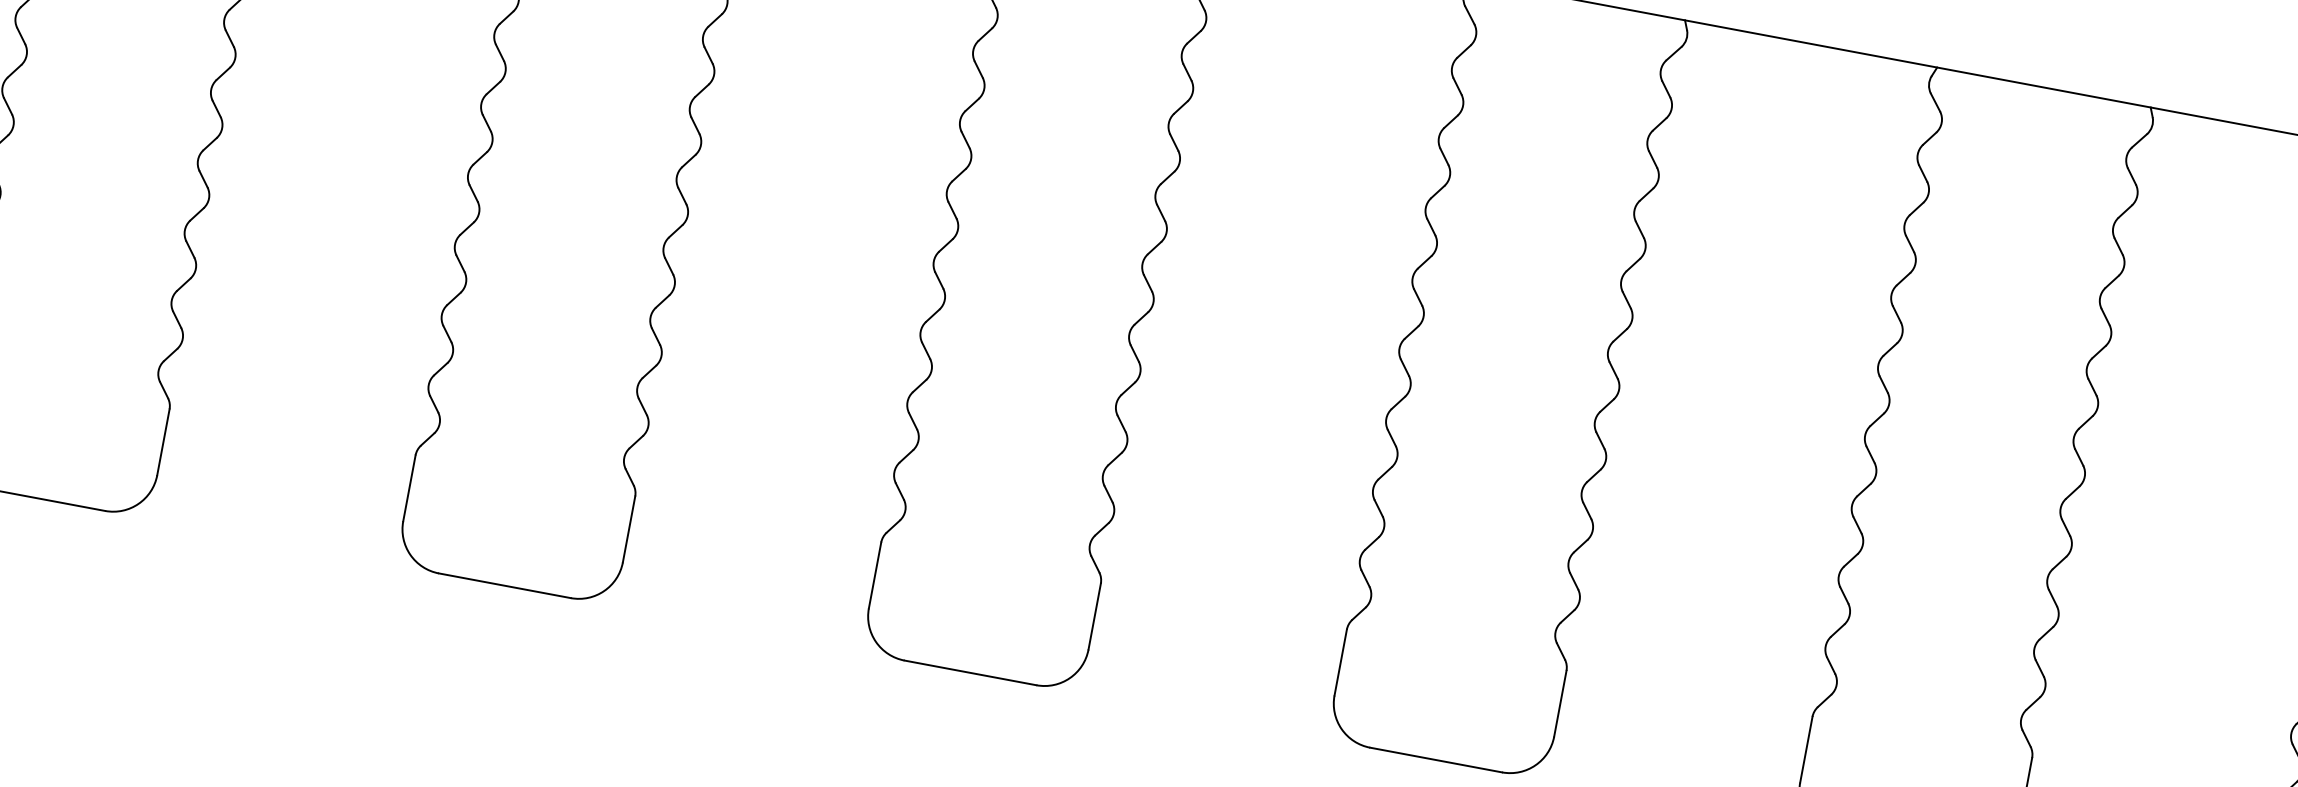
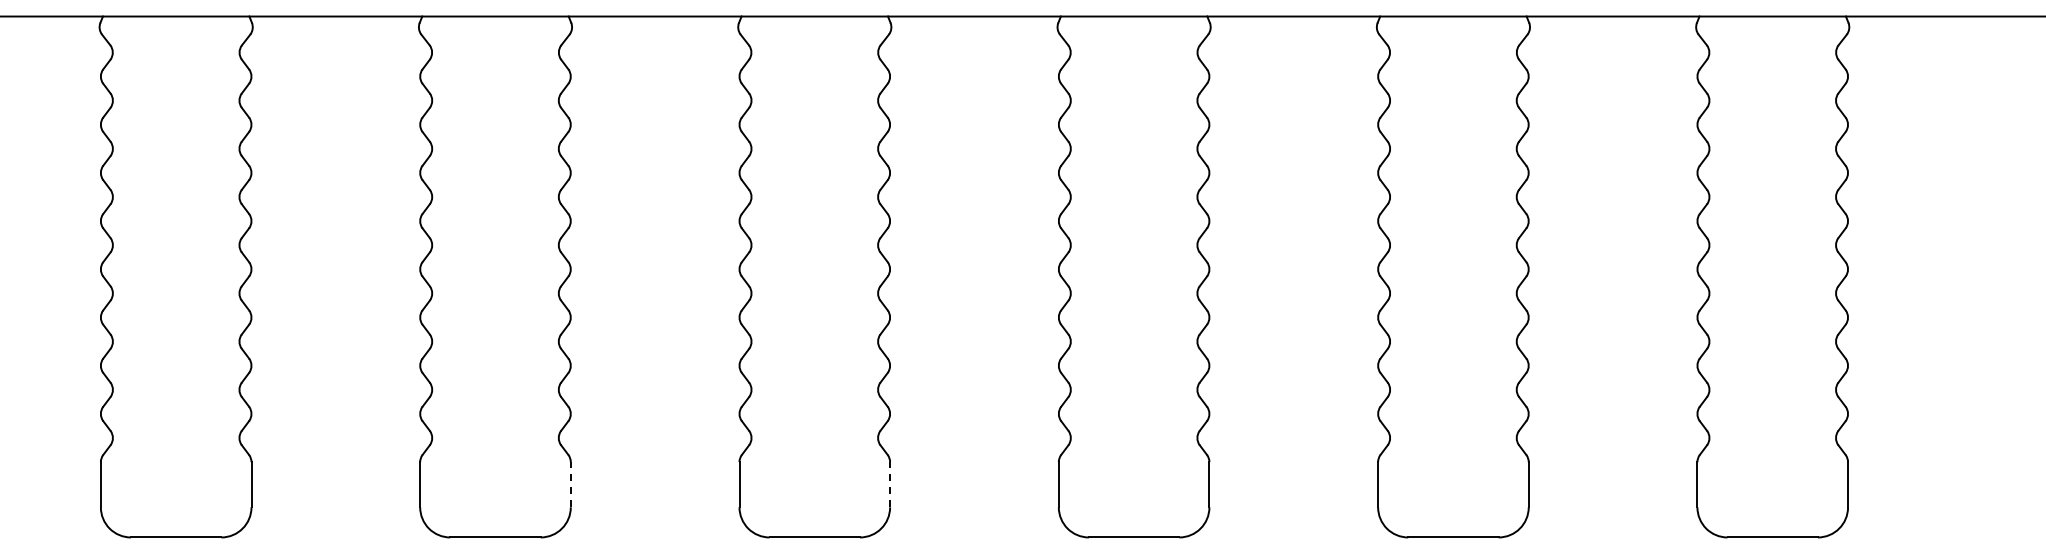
line: (628, 528) -> (570, 484), solid -> dashed
line: (1095, 616) -> (890, 484), solid -> dashed

